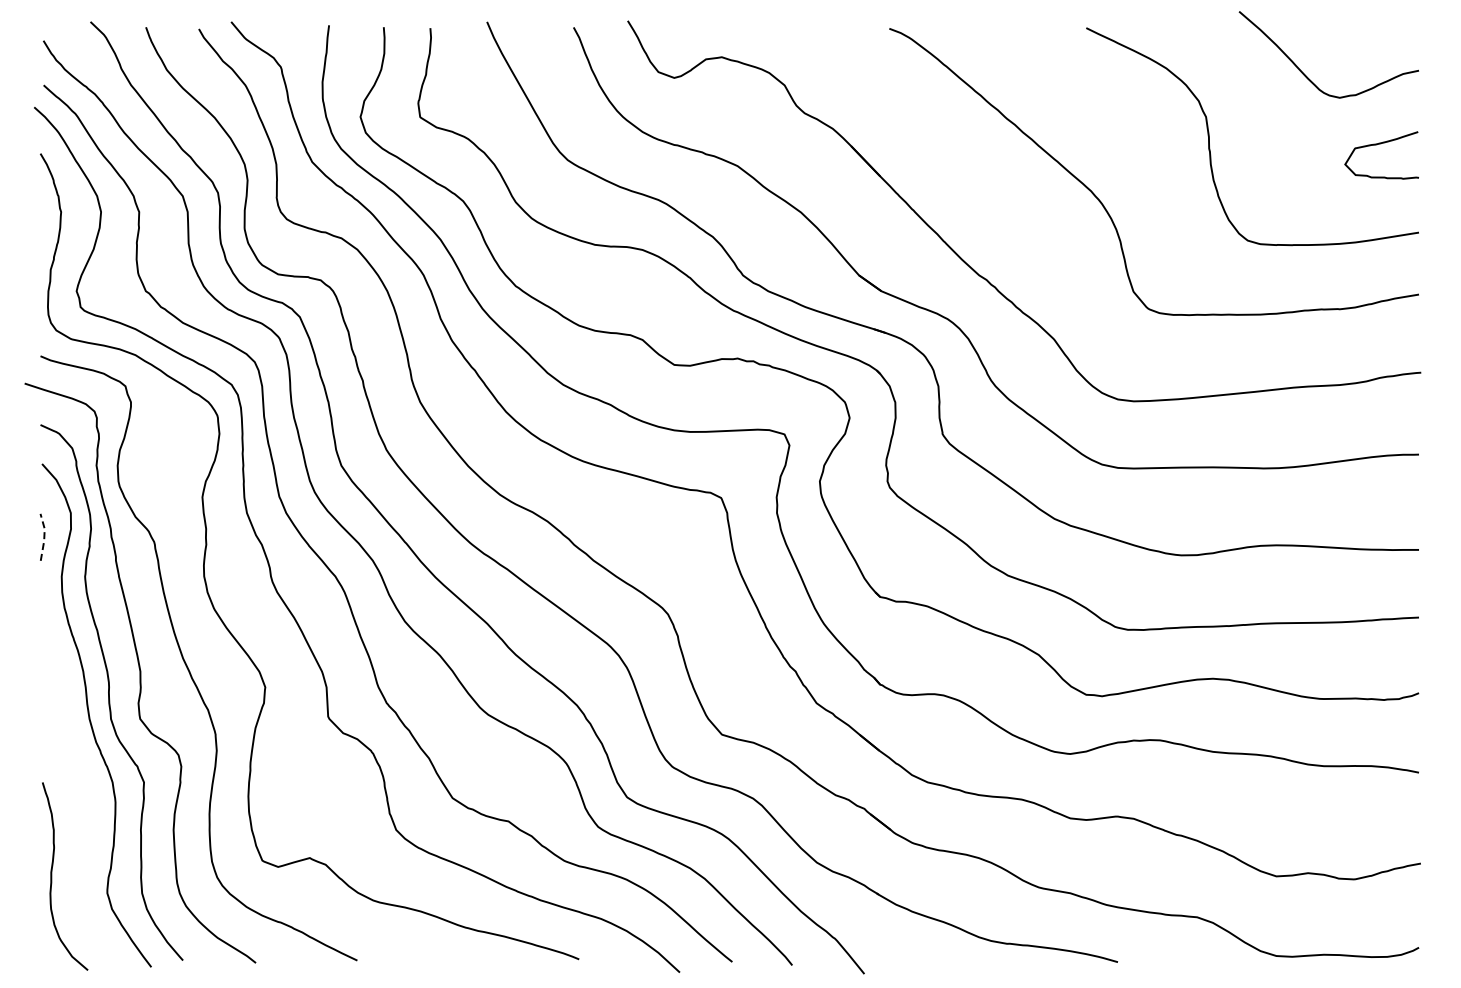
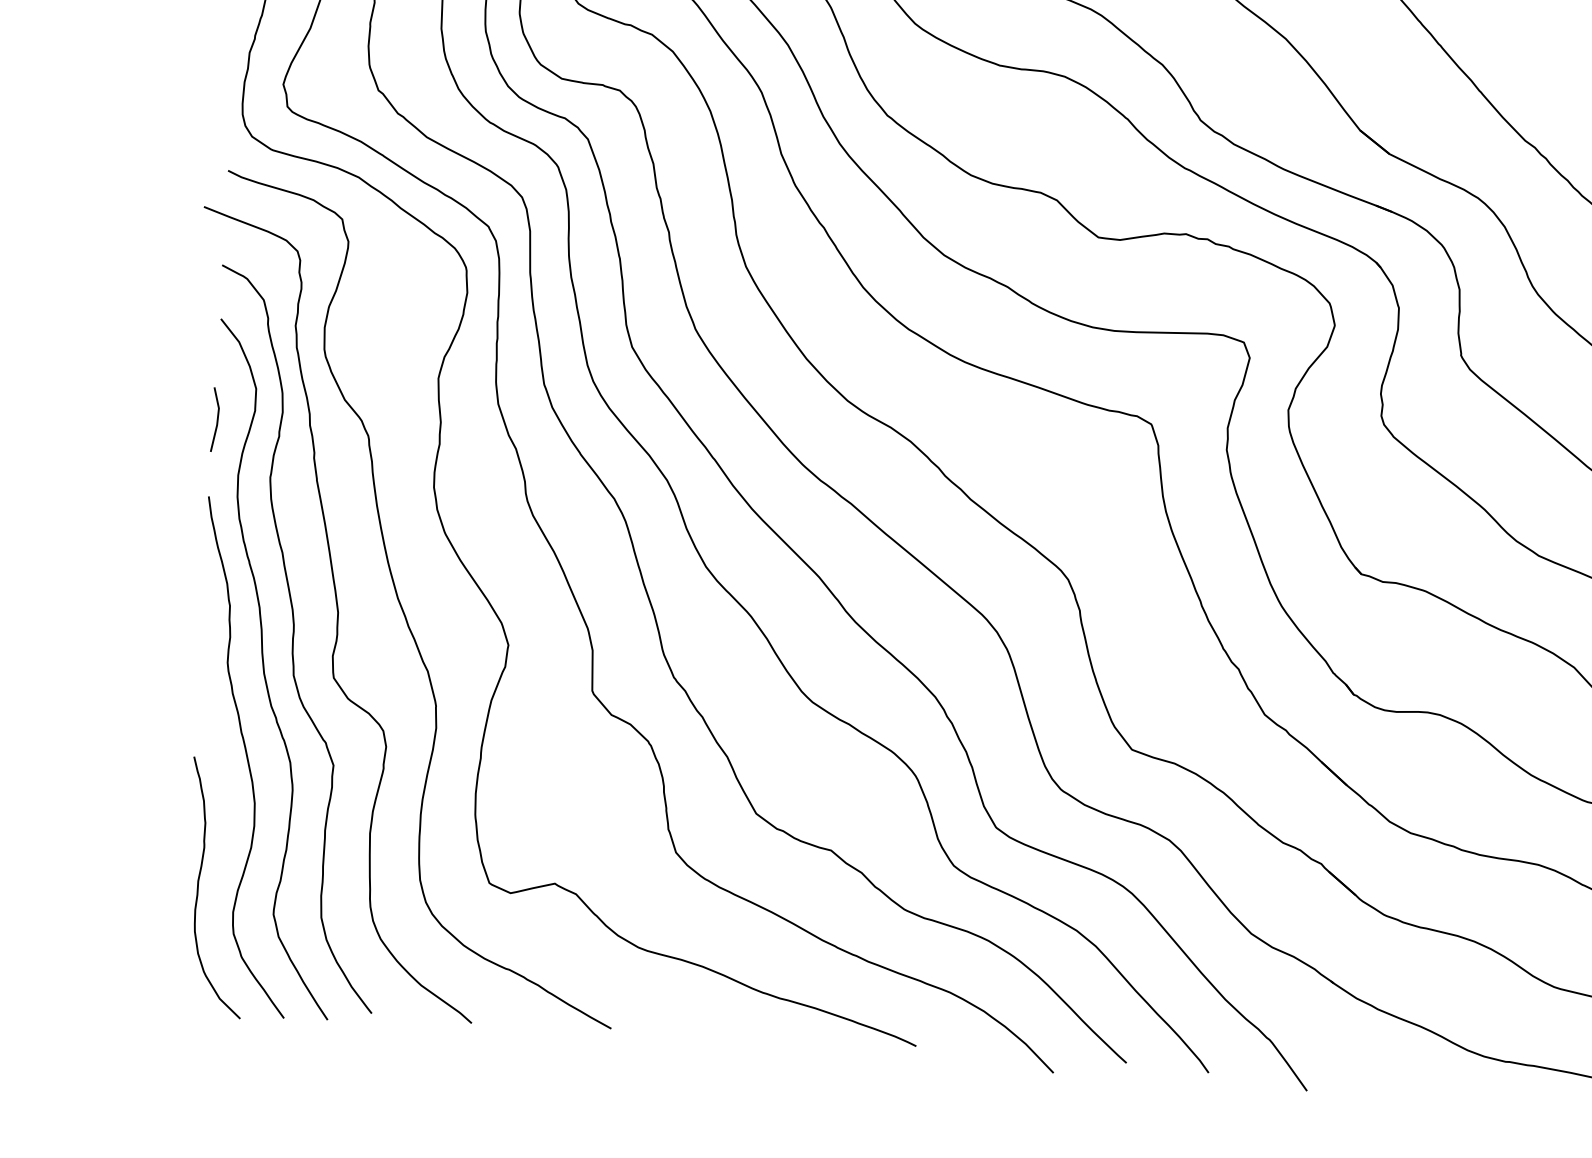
line: (44, 537) -> (217, 420), dashed -> solid
curve: (80, 780) -> (246, 757), added

